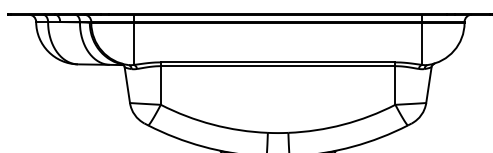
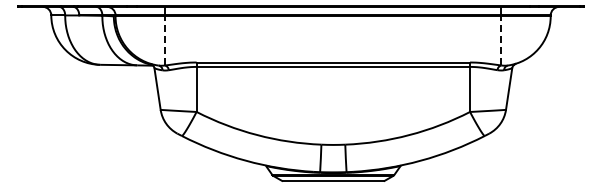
line: (134, 43) -> (165, 40), solid -> dashed
line: (422, 43) -> (501, 40), solid -> dashed

